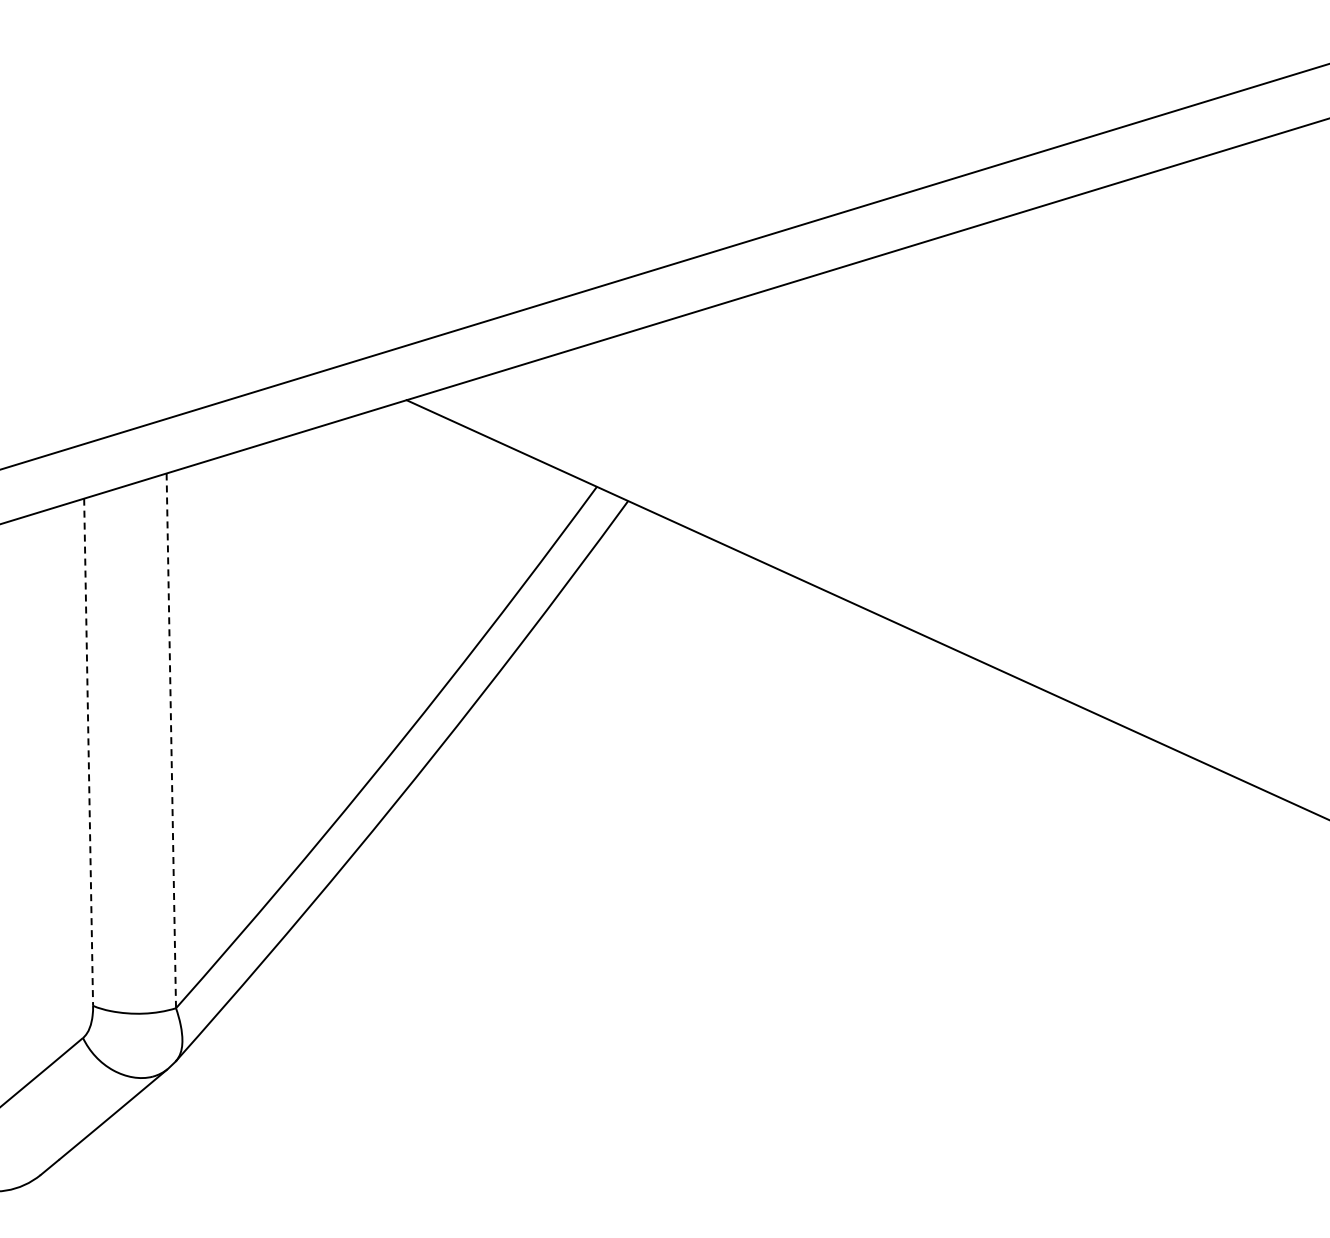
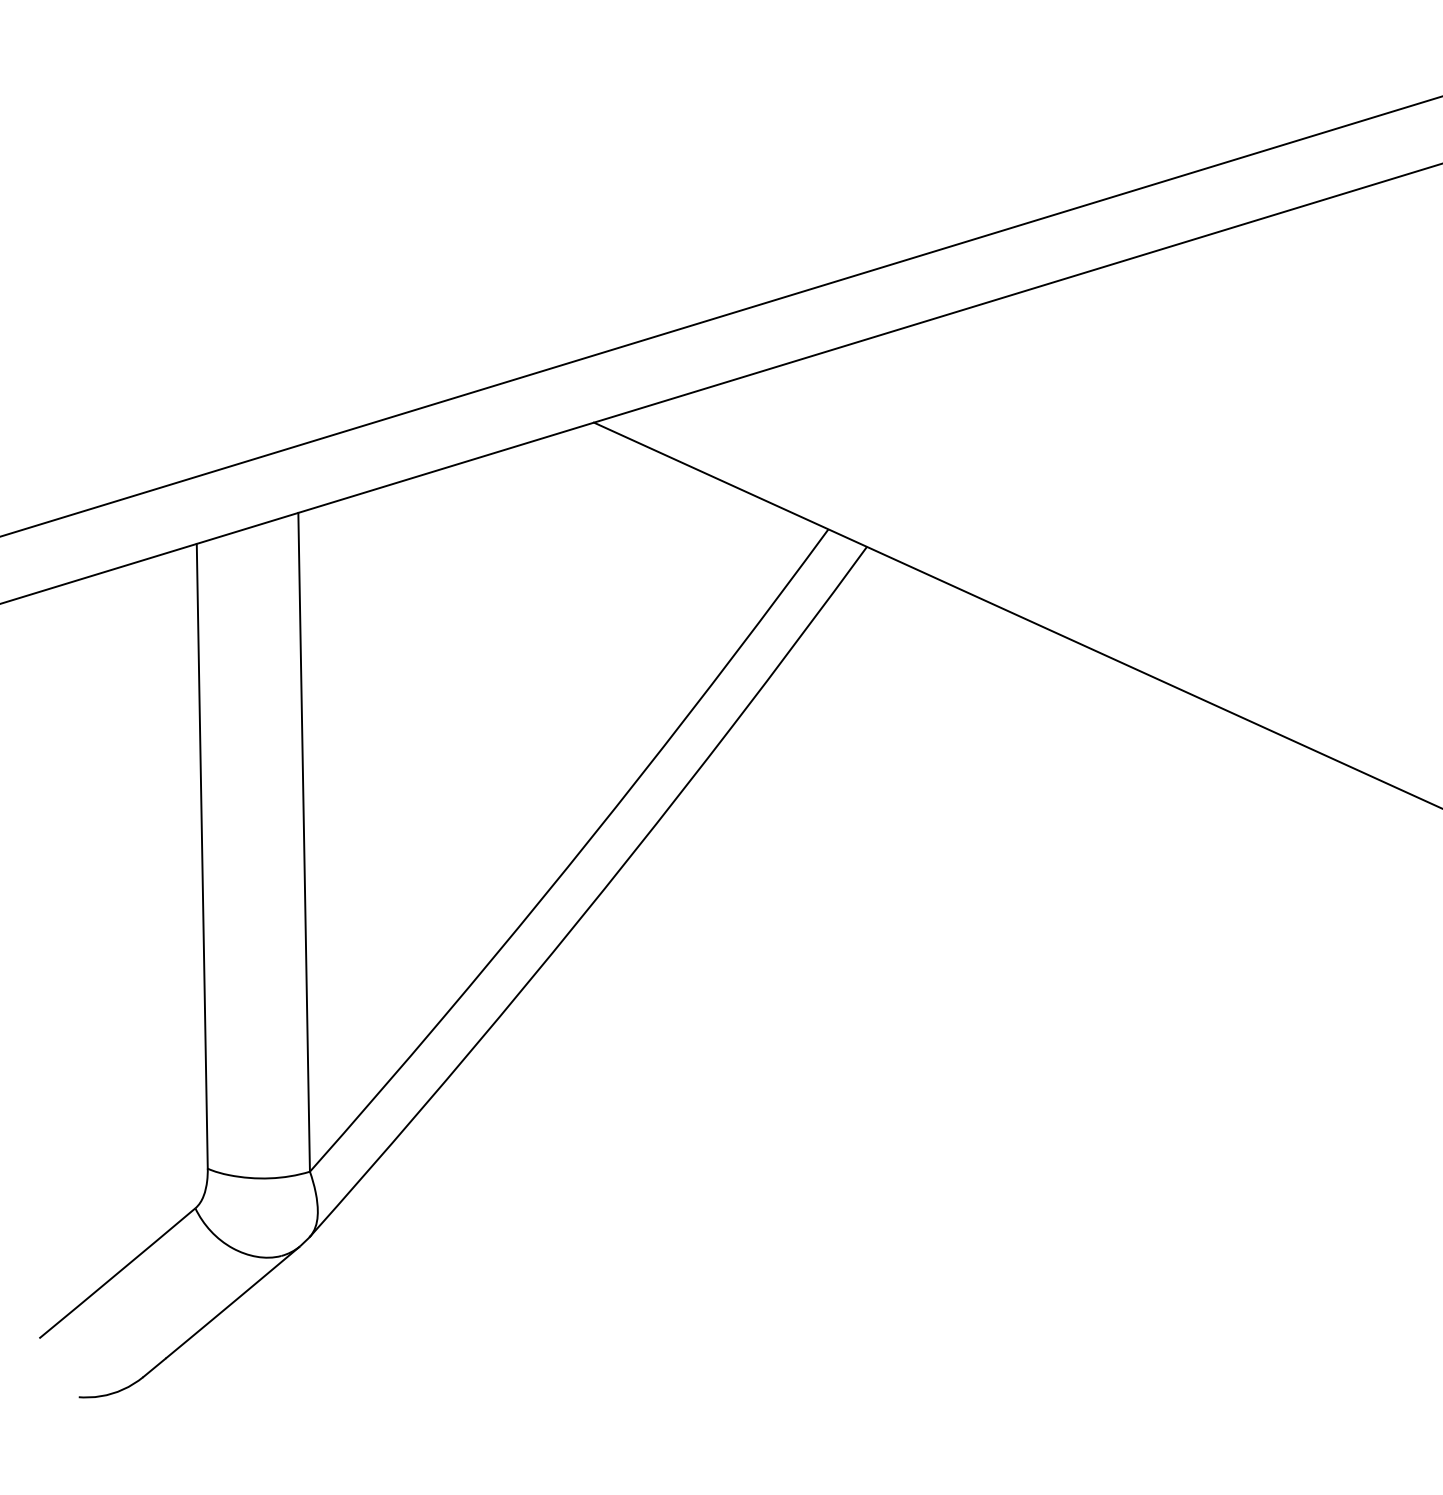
line: (171, 741) -> (304, 843), dashed -> solid
line: (88, 752) -> (202, 856), dashed -> solid

